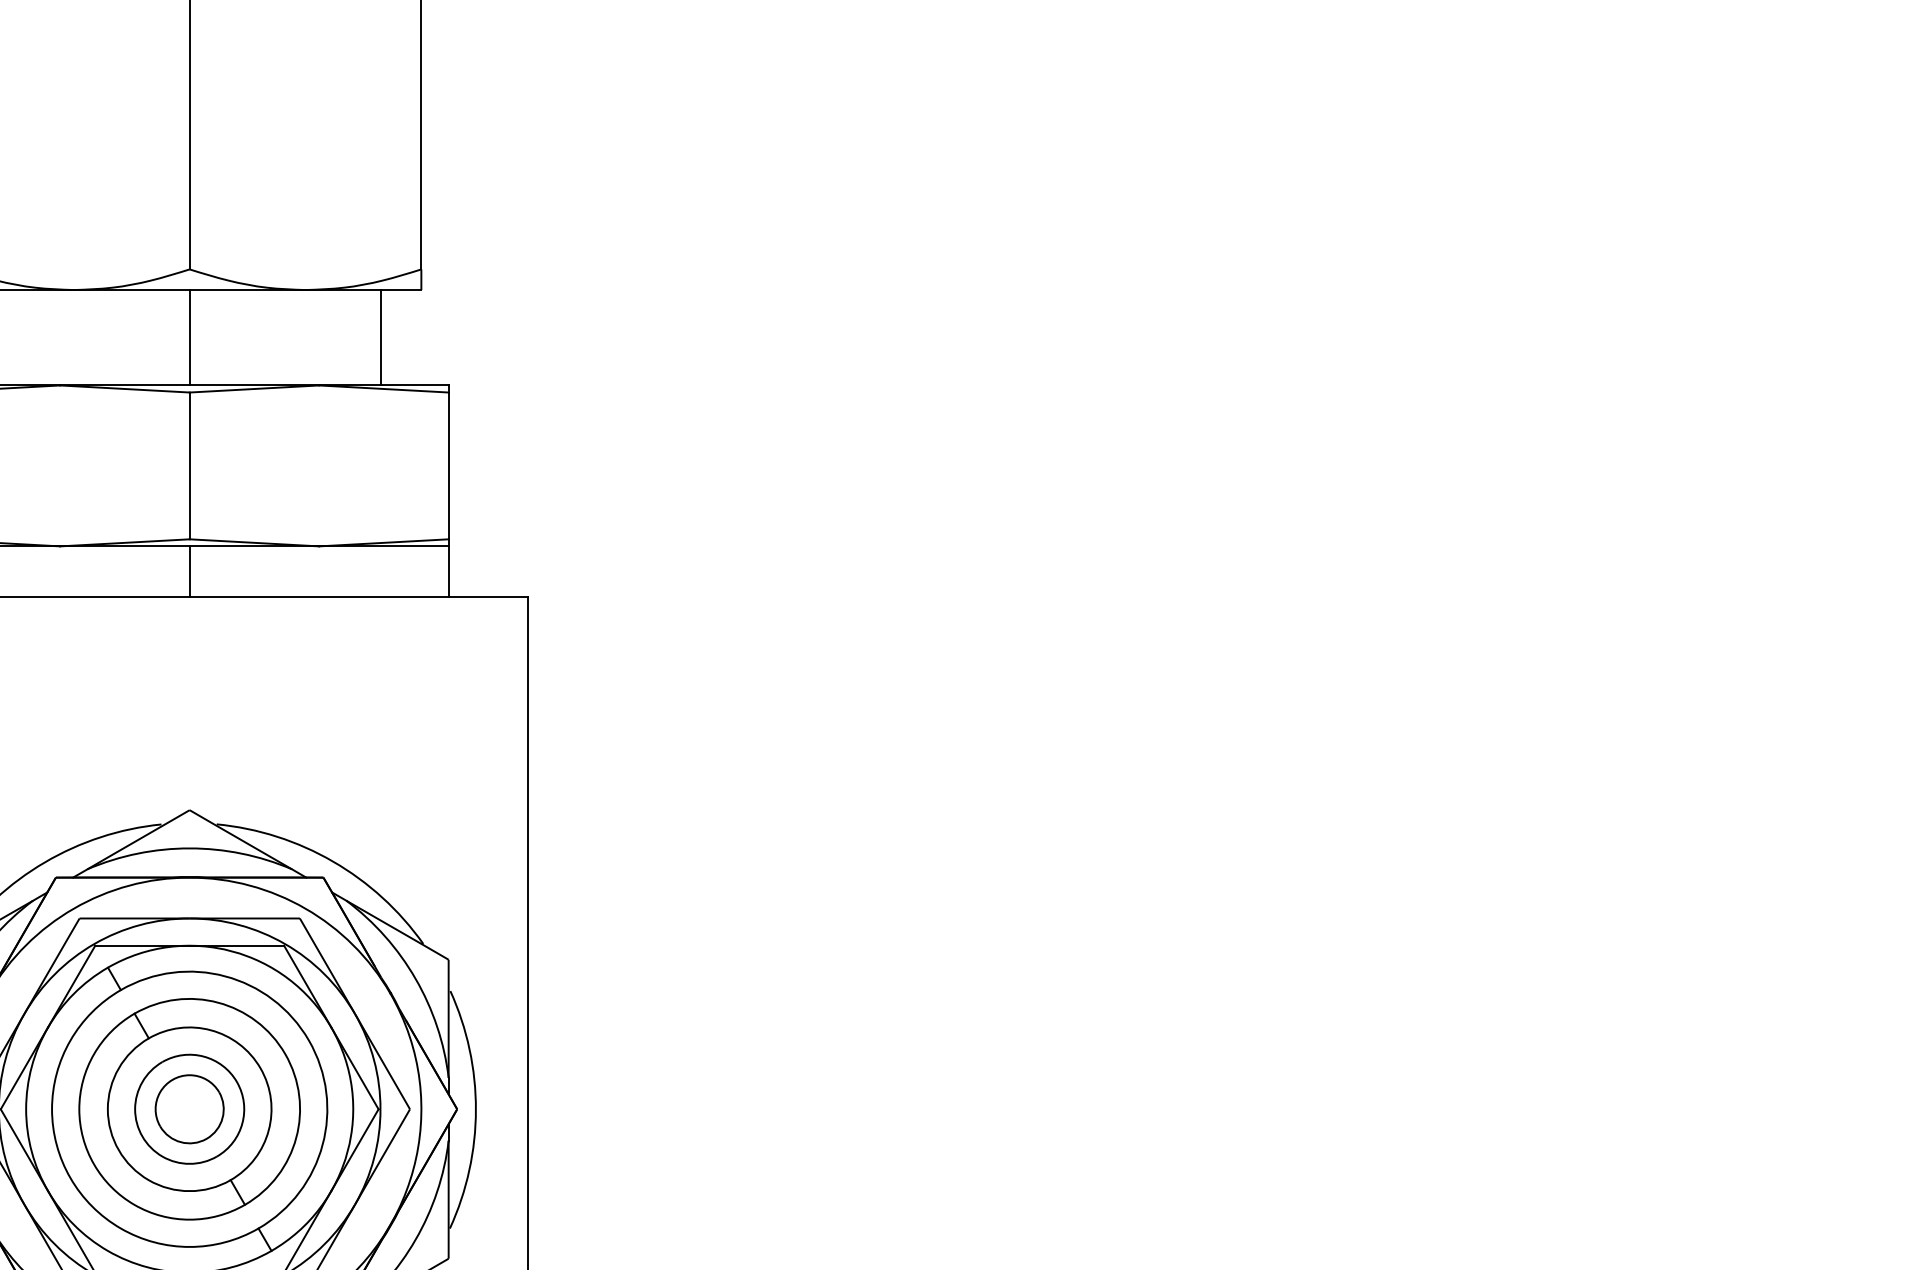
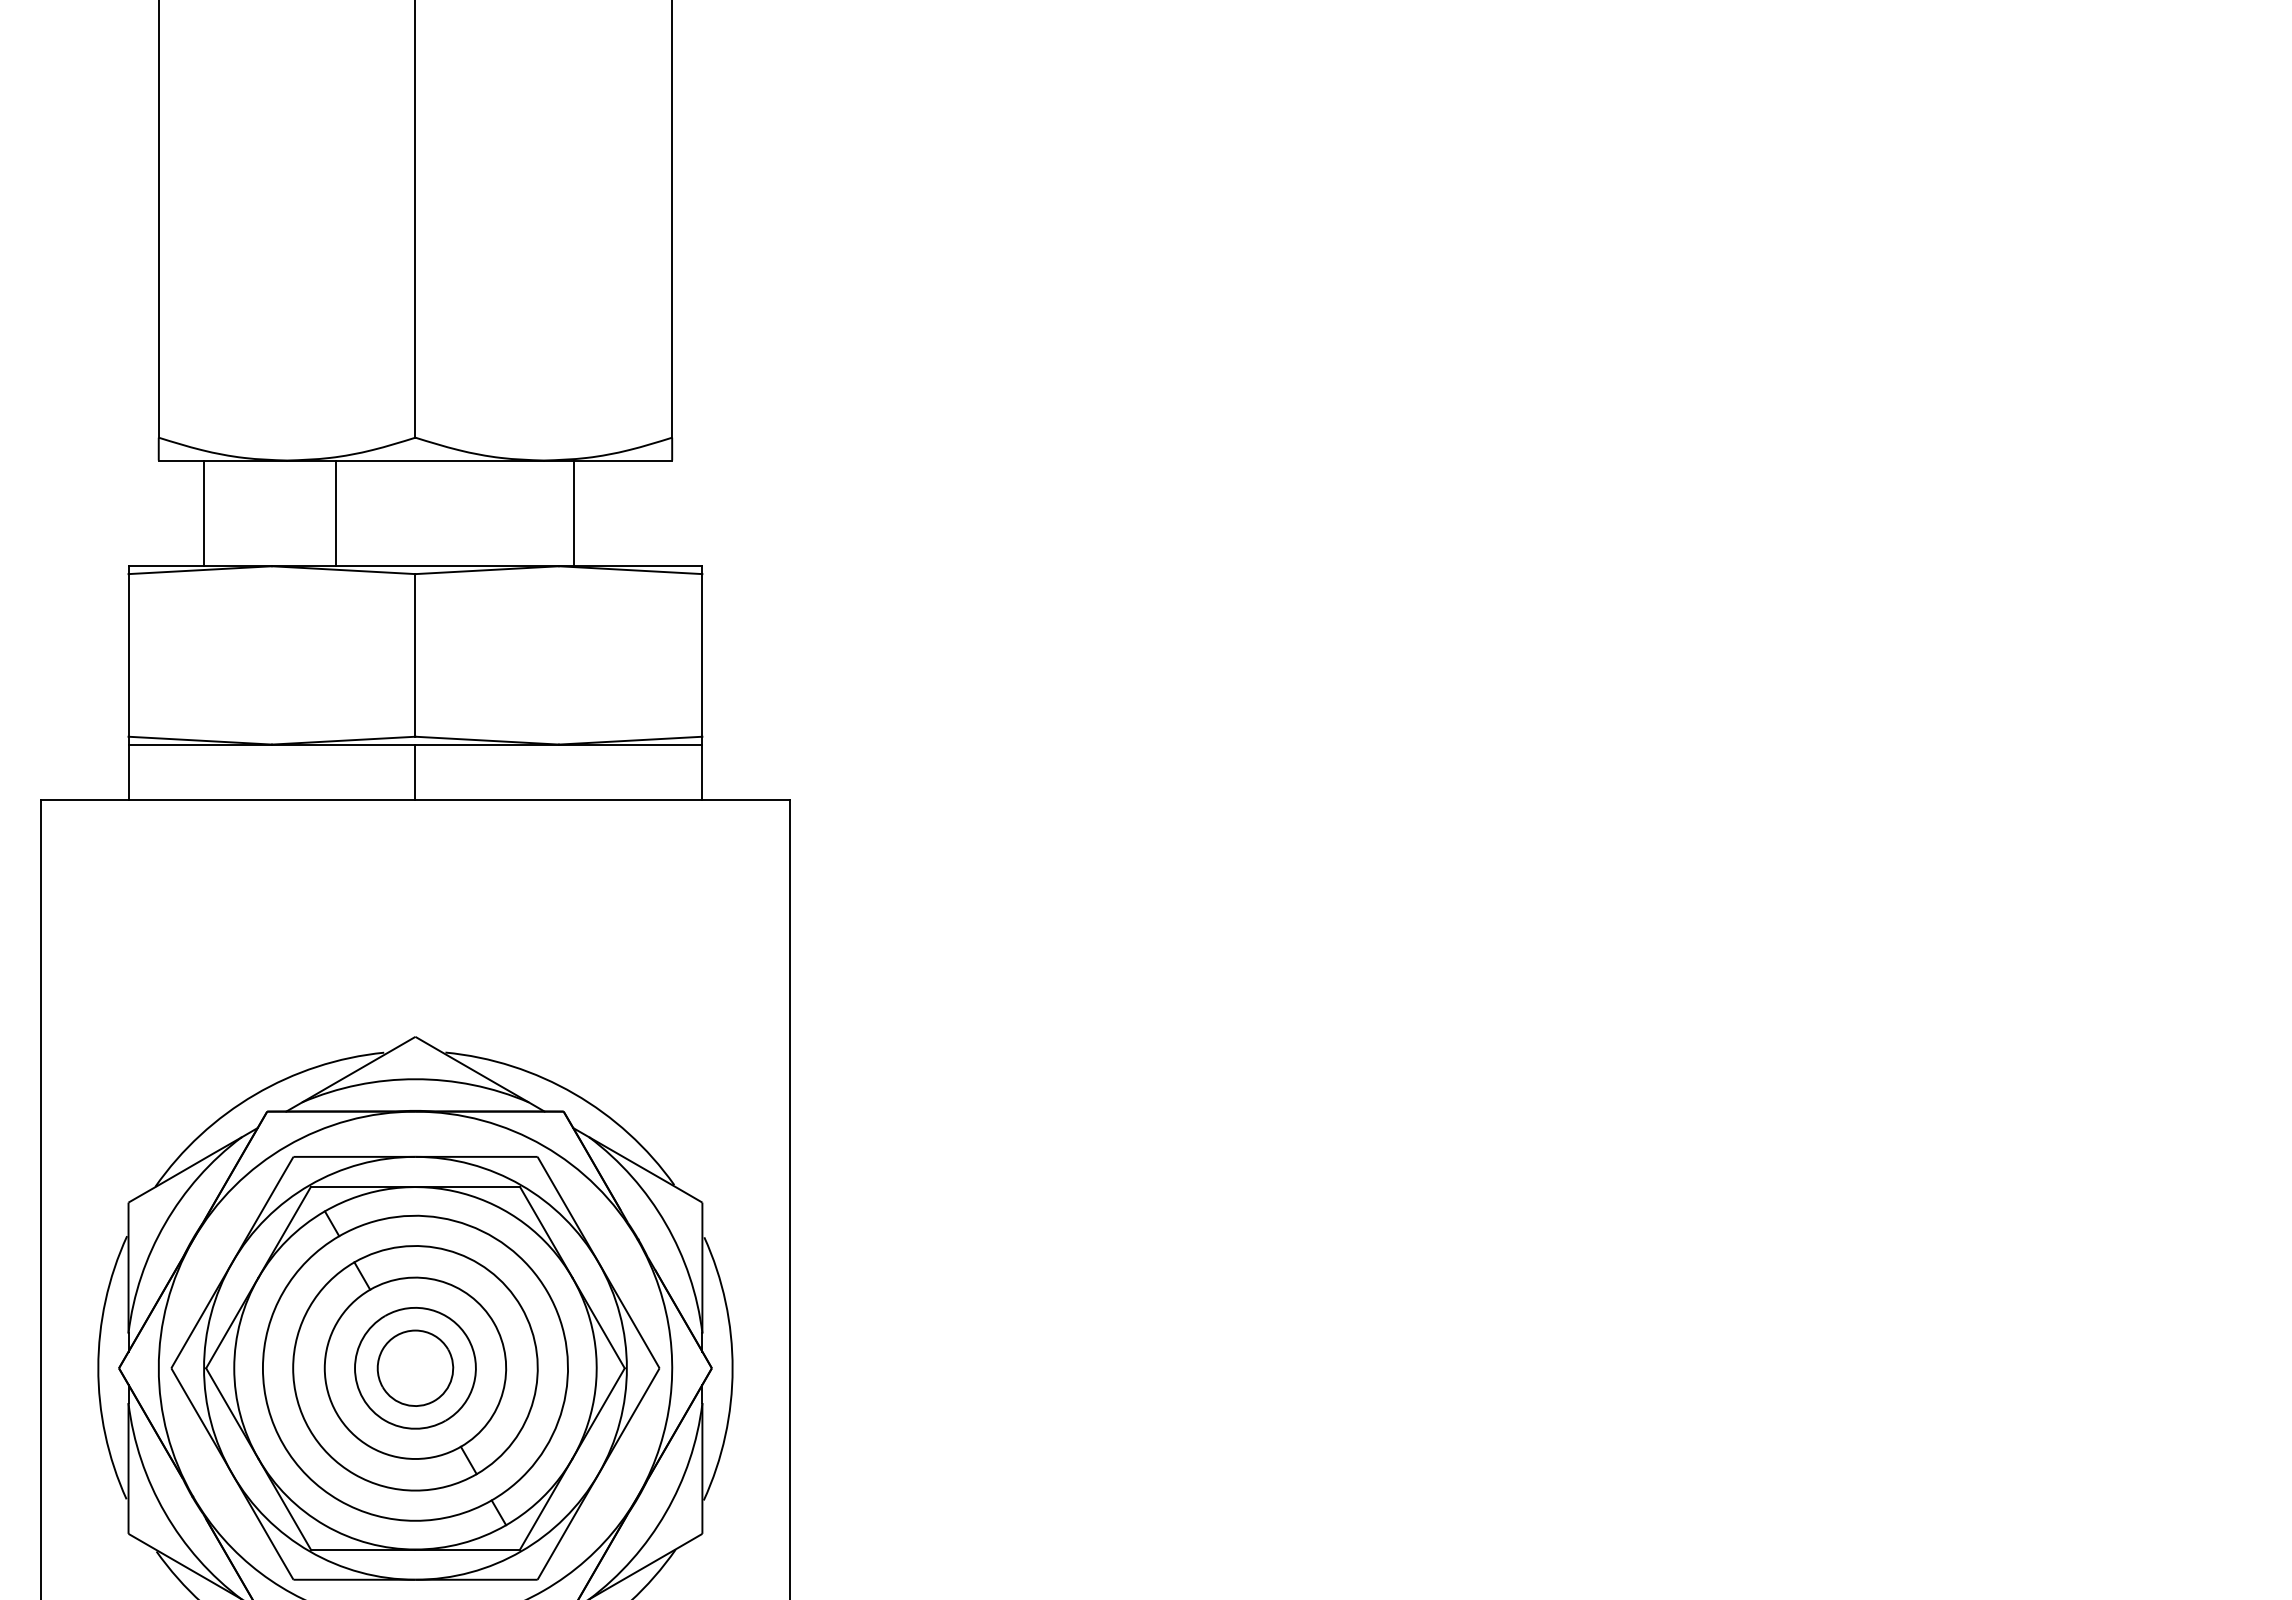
line: (189, 337) -> (336, 513), moved
line: (380, 337) -> (573, 513), moved

